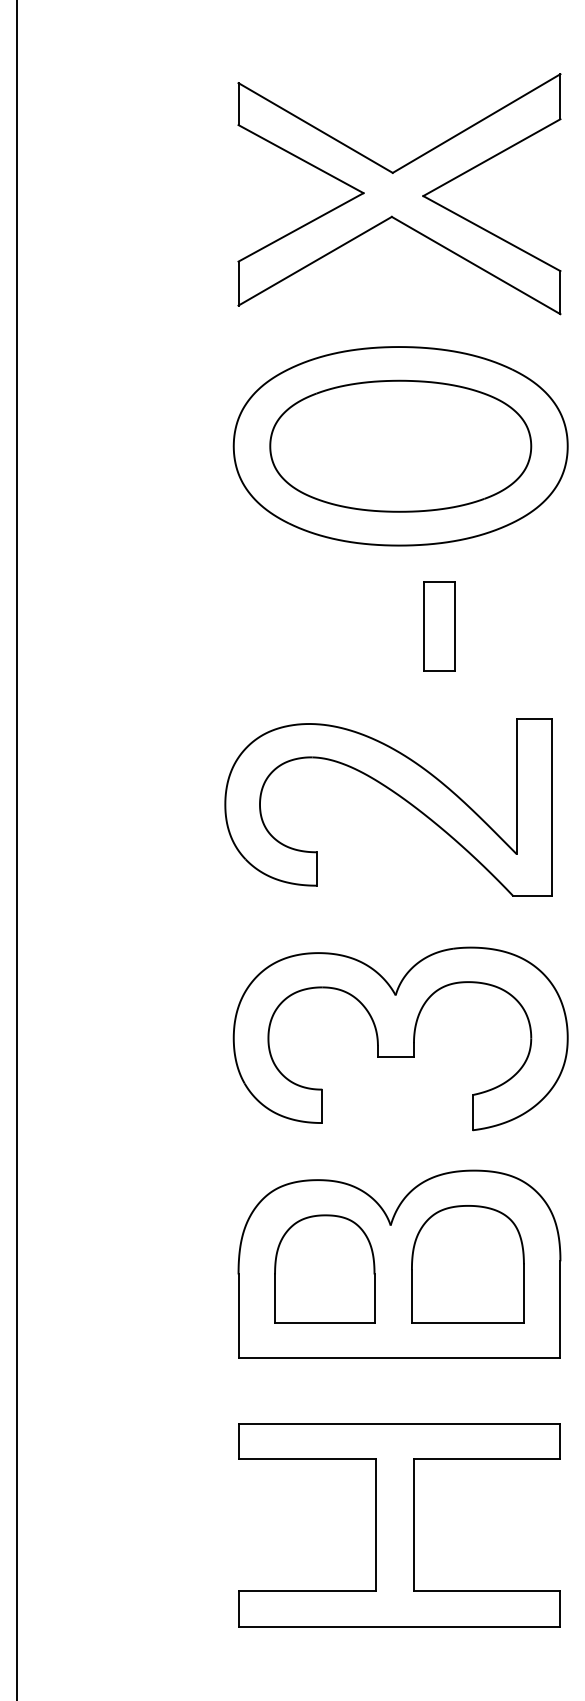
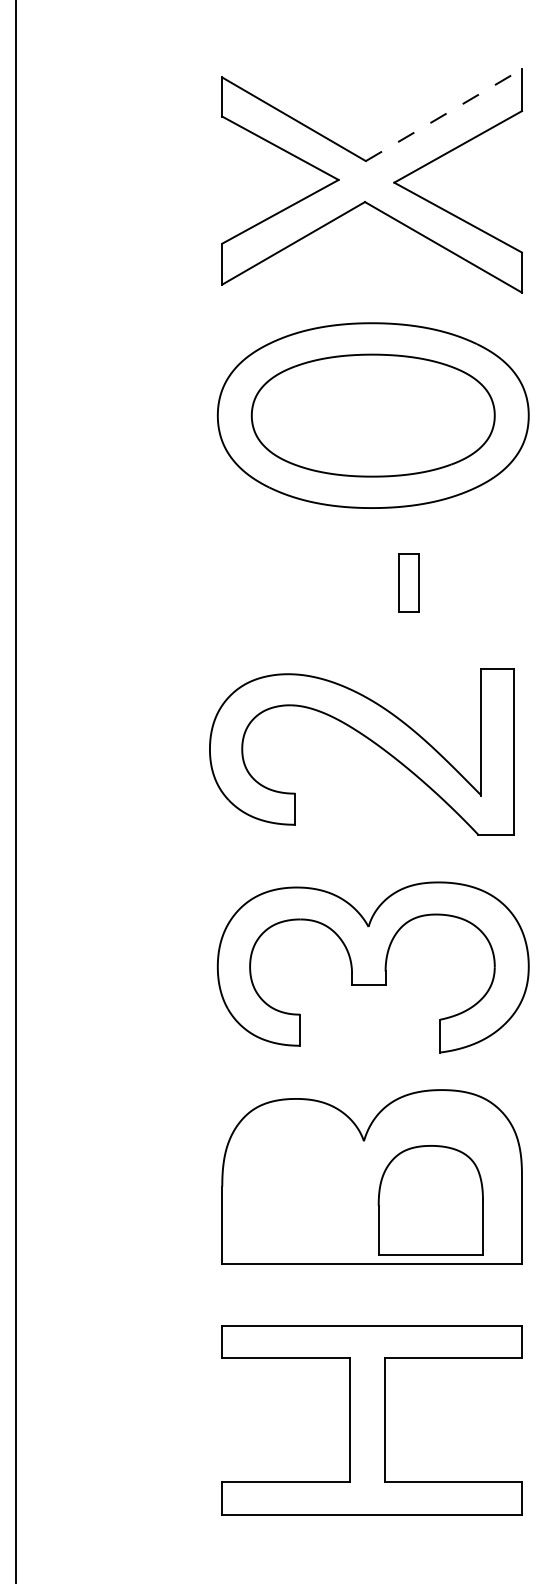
line: (476, 123) -> (443, 115), solid -> dashed
part: (438, 625) -> (408, 582), size x0.7
part: (467, 1264) -> (430, 1200), moved
part: (324, 1268) -> (302, 1181), removed

